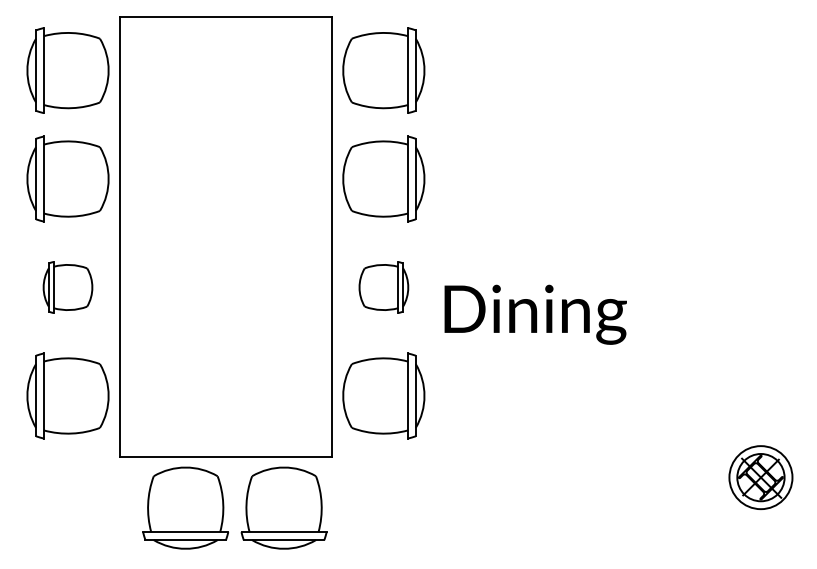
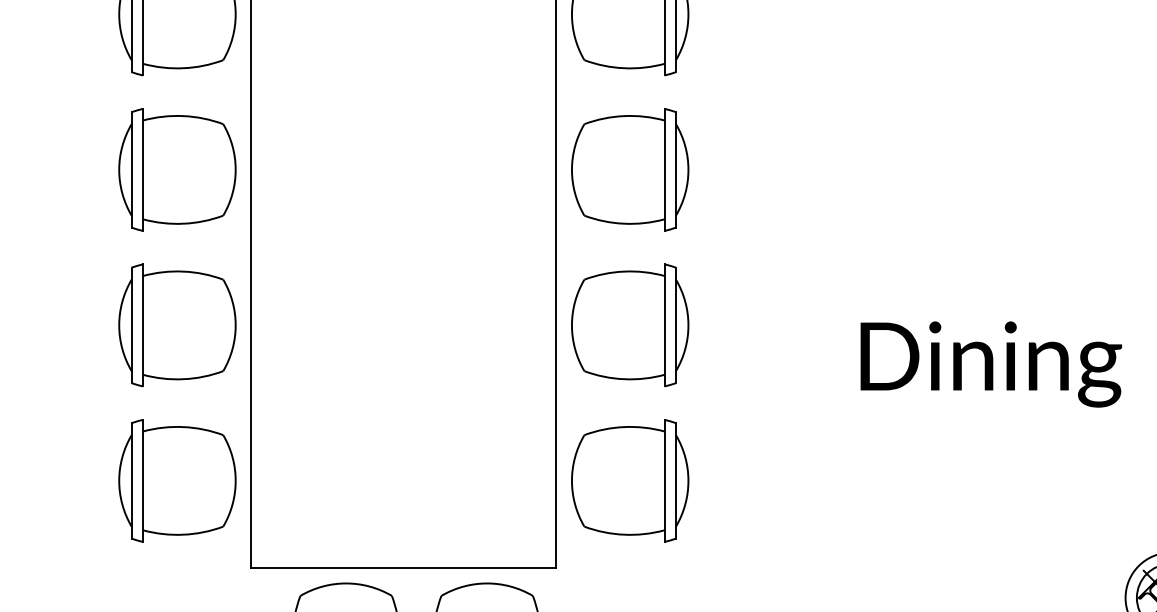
part: (67, 287) -> (176, 325), size x1.67
part: (383, 287) -> (629, 325), size x1.67
text: (535, 314) -> (990, 364), moved

